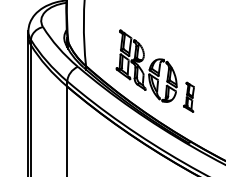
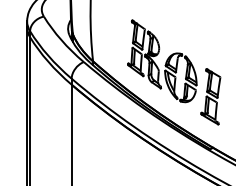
part: (188, 97) -> (210, 97), size x1.67

